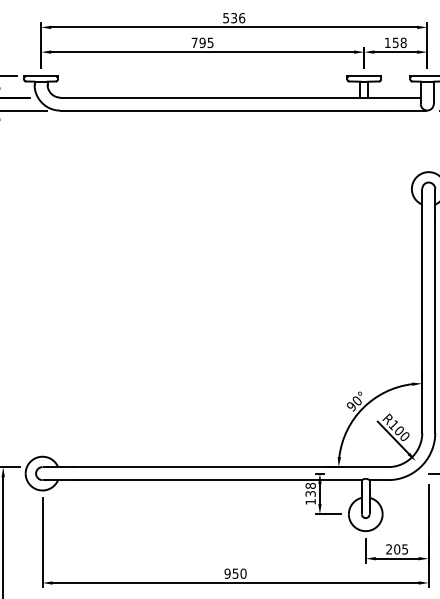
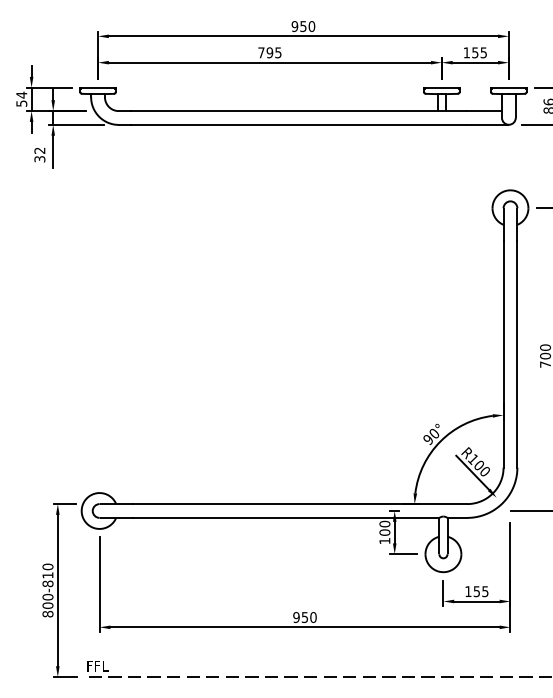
text: (234, 18) -> (303, 26), 536 -> 950
text: (403, 42) -> (483, 52), 158 -> 155
text: (310, 489) -> (384, 527), 138 -> 100
text: (393, 549) -> (472, 591), 205 -> 155

